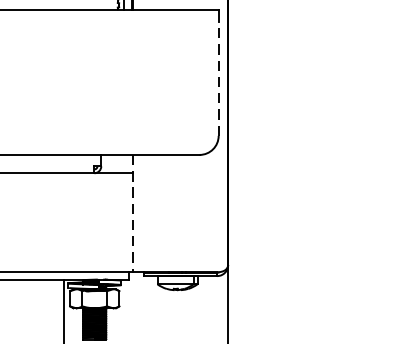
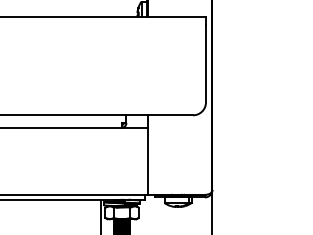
line: (217, 78) -> (205, 63), dashed -> solid
line: (132, 214) -> (147, 155), dashed -> solid

